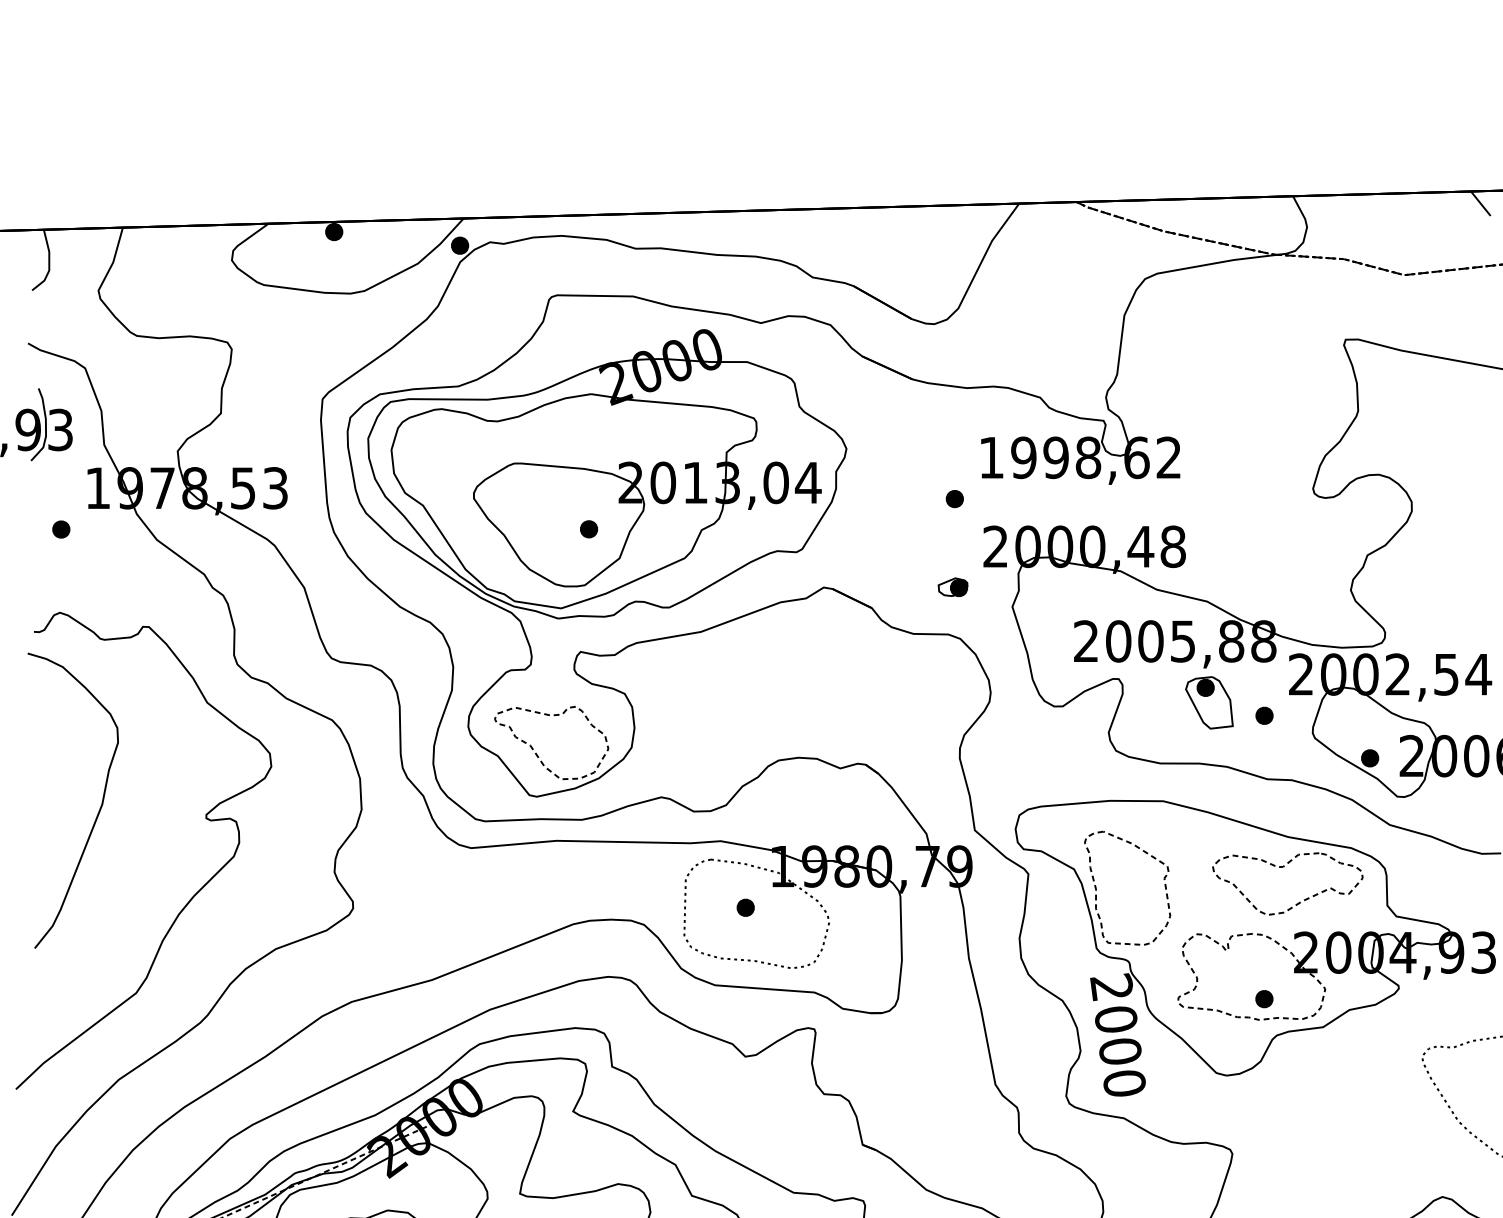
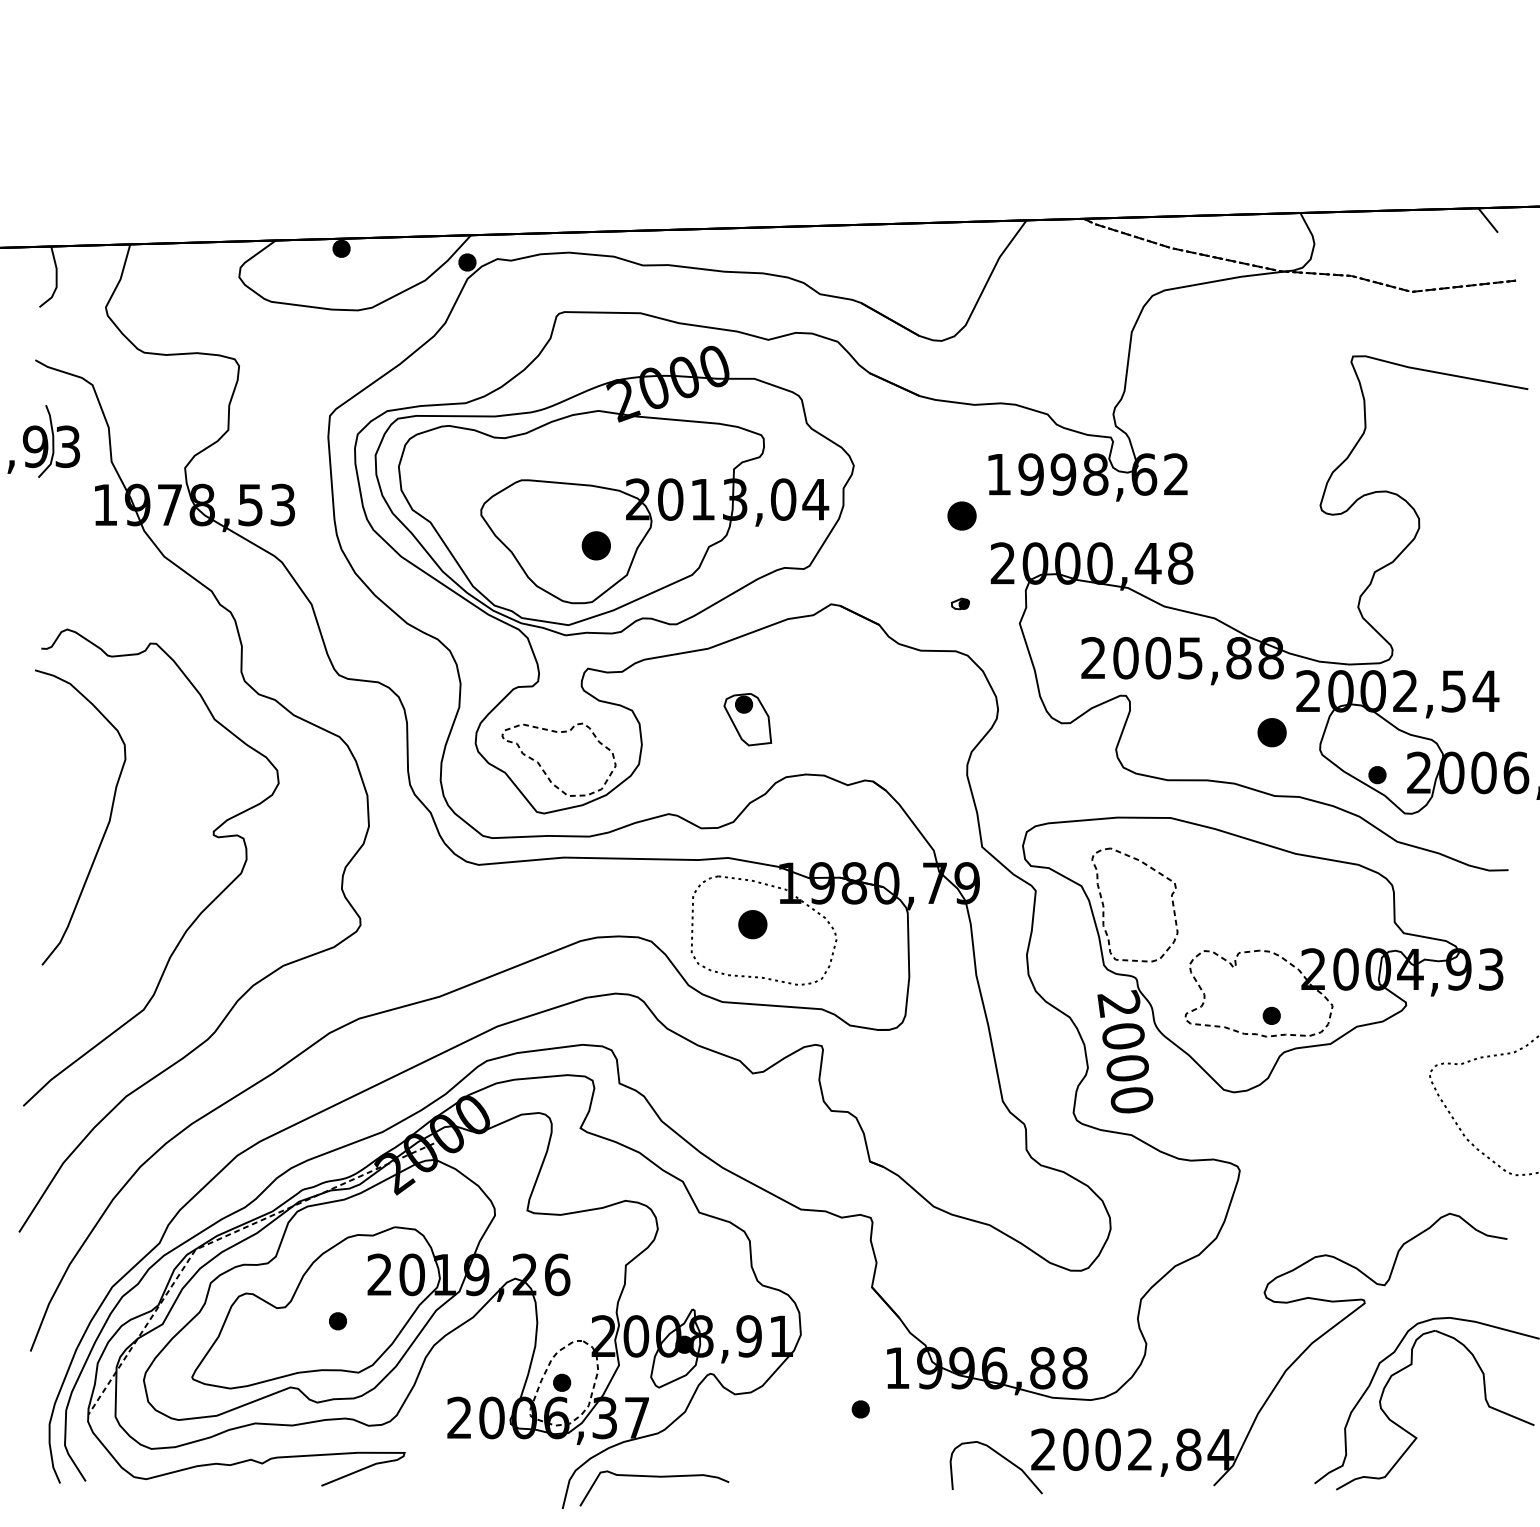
part: (955, 498) -> (962, 515), size x1.6
part: (61, 529) -> (68, 546), removed
part: (589, 529) -> (596, 546), size x1.6
part: (953, 586) -> (960, 603), size x0.6
part: (1209, 702) -> (747, 719), moved
part: (1264, 715) -> (1271, 732), size x1.6
part: (1284, 867) -> (1291, 884), removed
part: (746, 907) -> (753, 924), size x1.6

